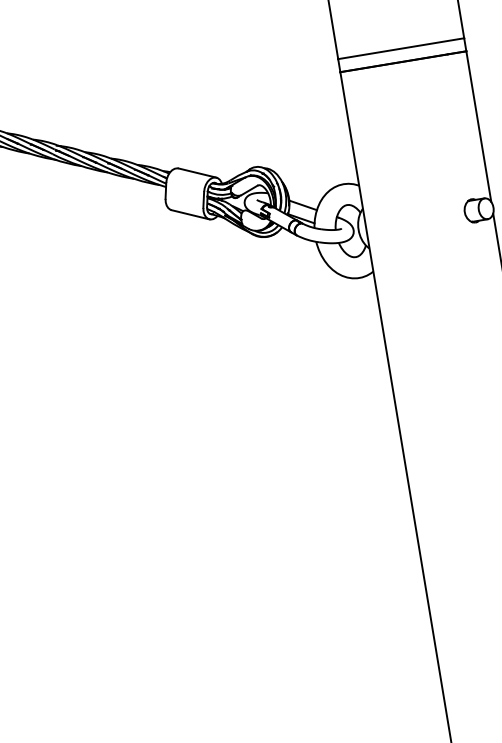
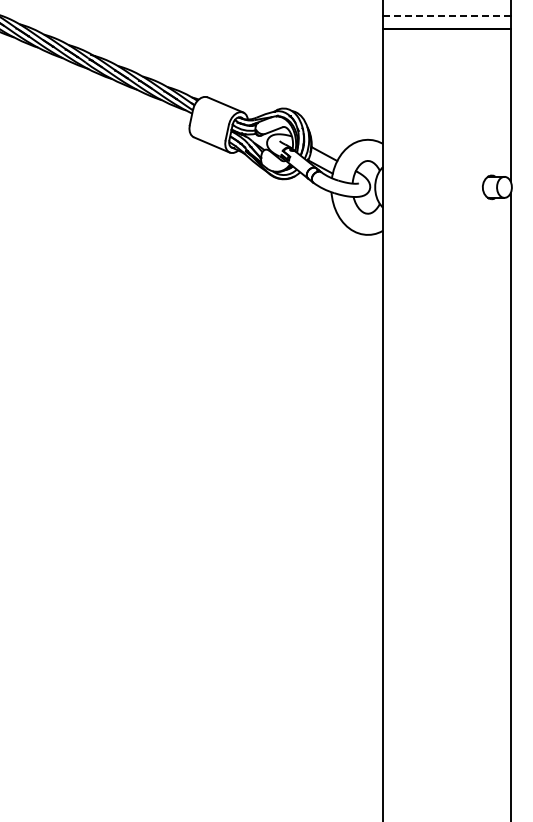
line: (400, 48) -> (446, 15), solid -> dashed

